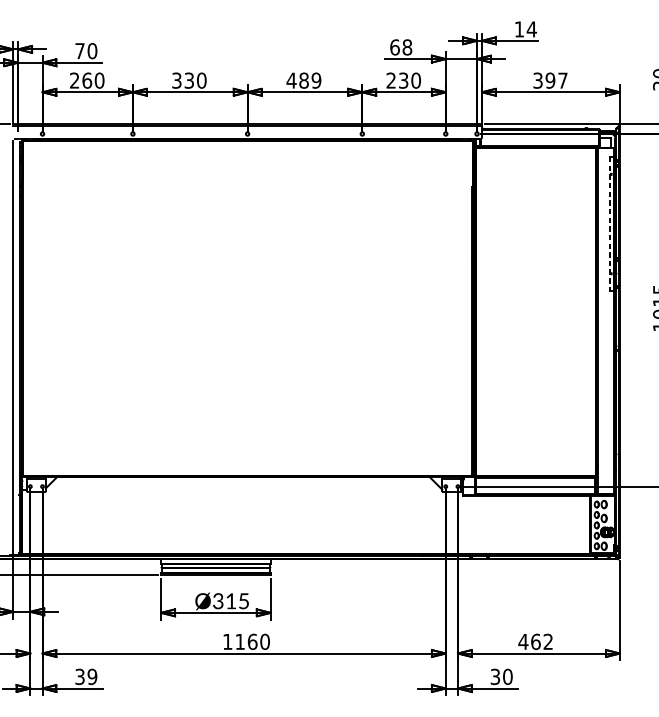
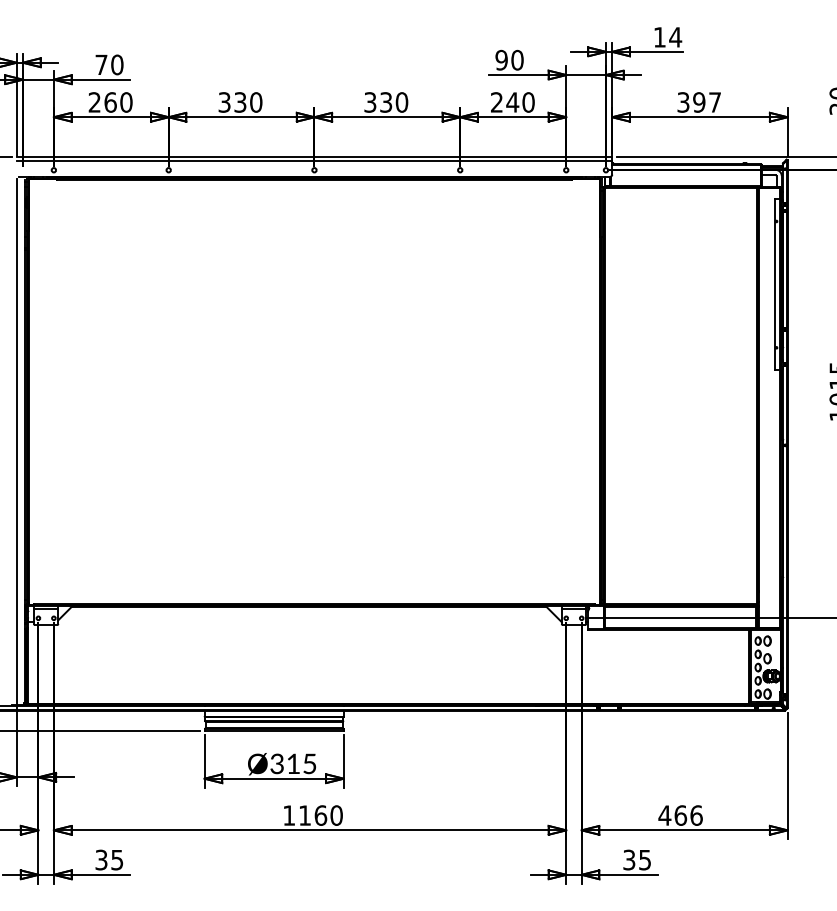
text: (401, 46) -> (509, 59), 68 -> 90
text: (303, 80) -> (385, 102), 489 -> 330
text: (403, 80) -> (512, 102), 230 -> 240
line: (609, 224) -> (774, 285), dashed -> solid
text: (548, 641) -> (696, 815), 462 -> 466
text: (92, 676) -> (117, 859), 39 -> 35
text: (508, 676) -> (645, 859), 30 -> 35

